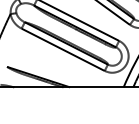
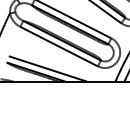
line: (51, 73) -> (48, 68), added

